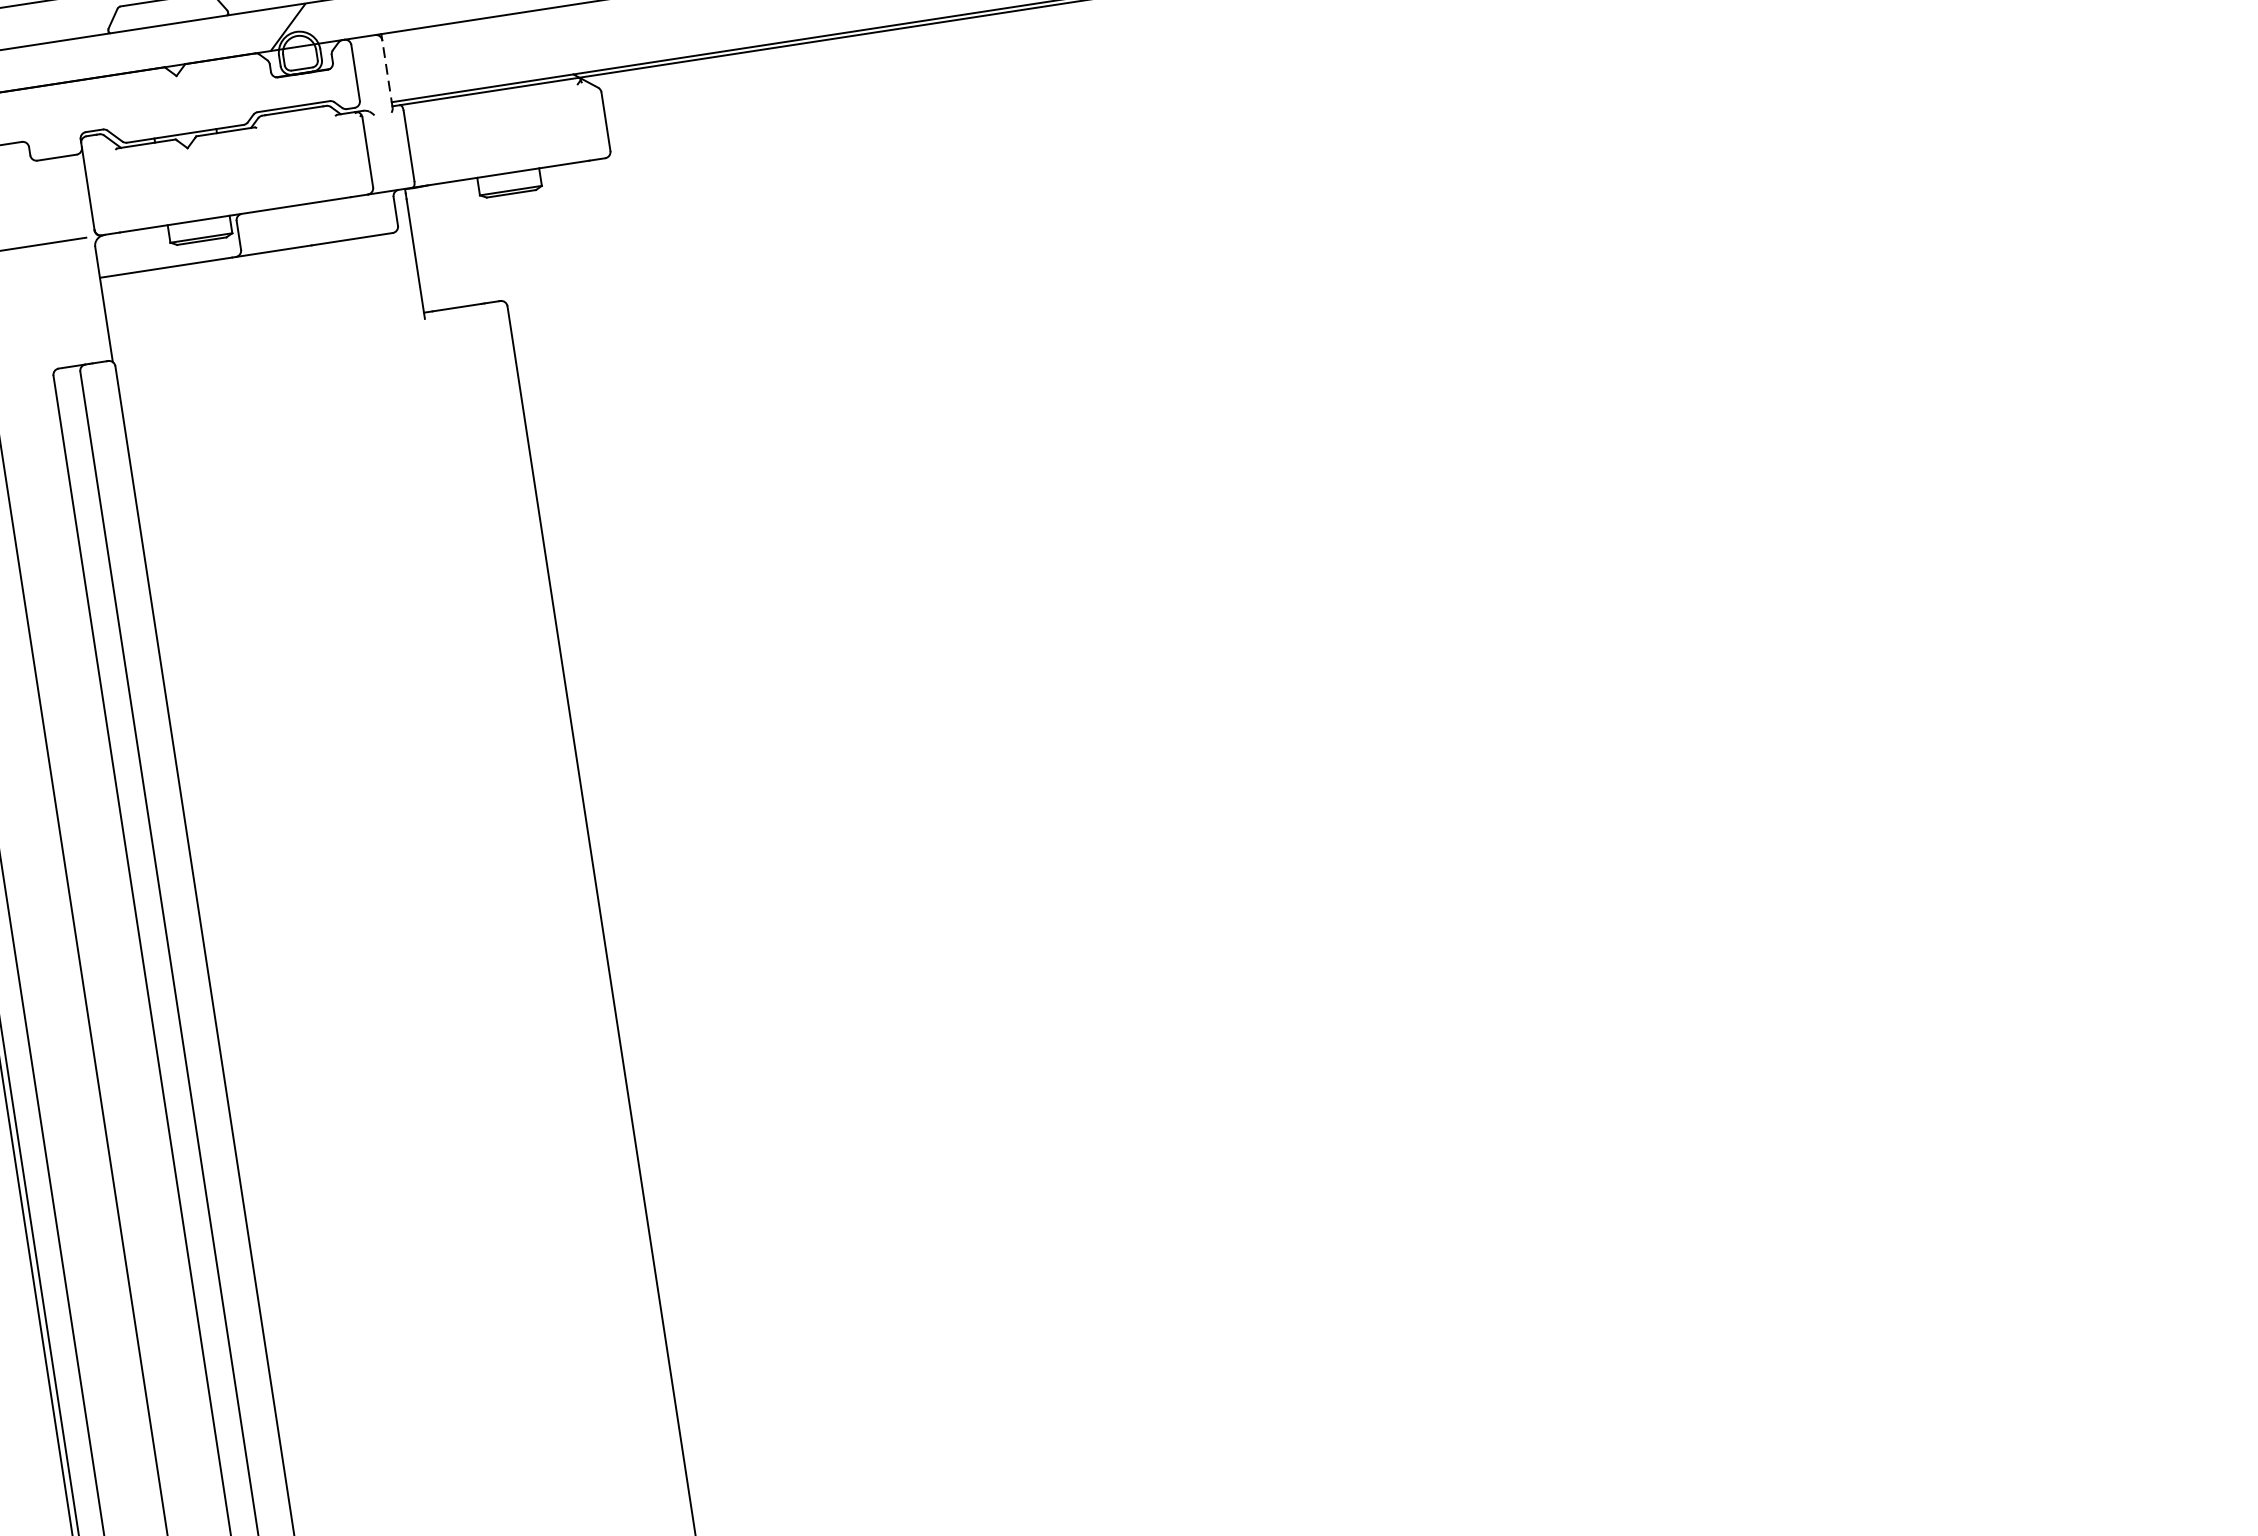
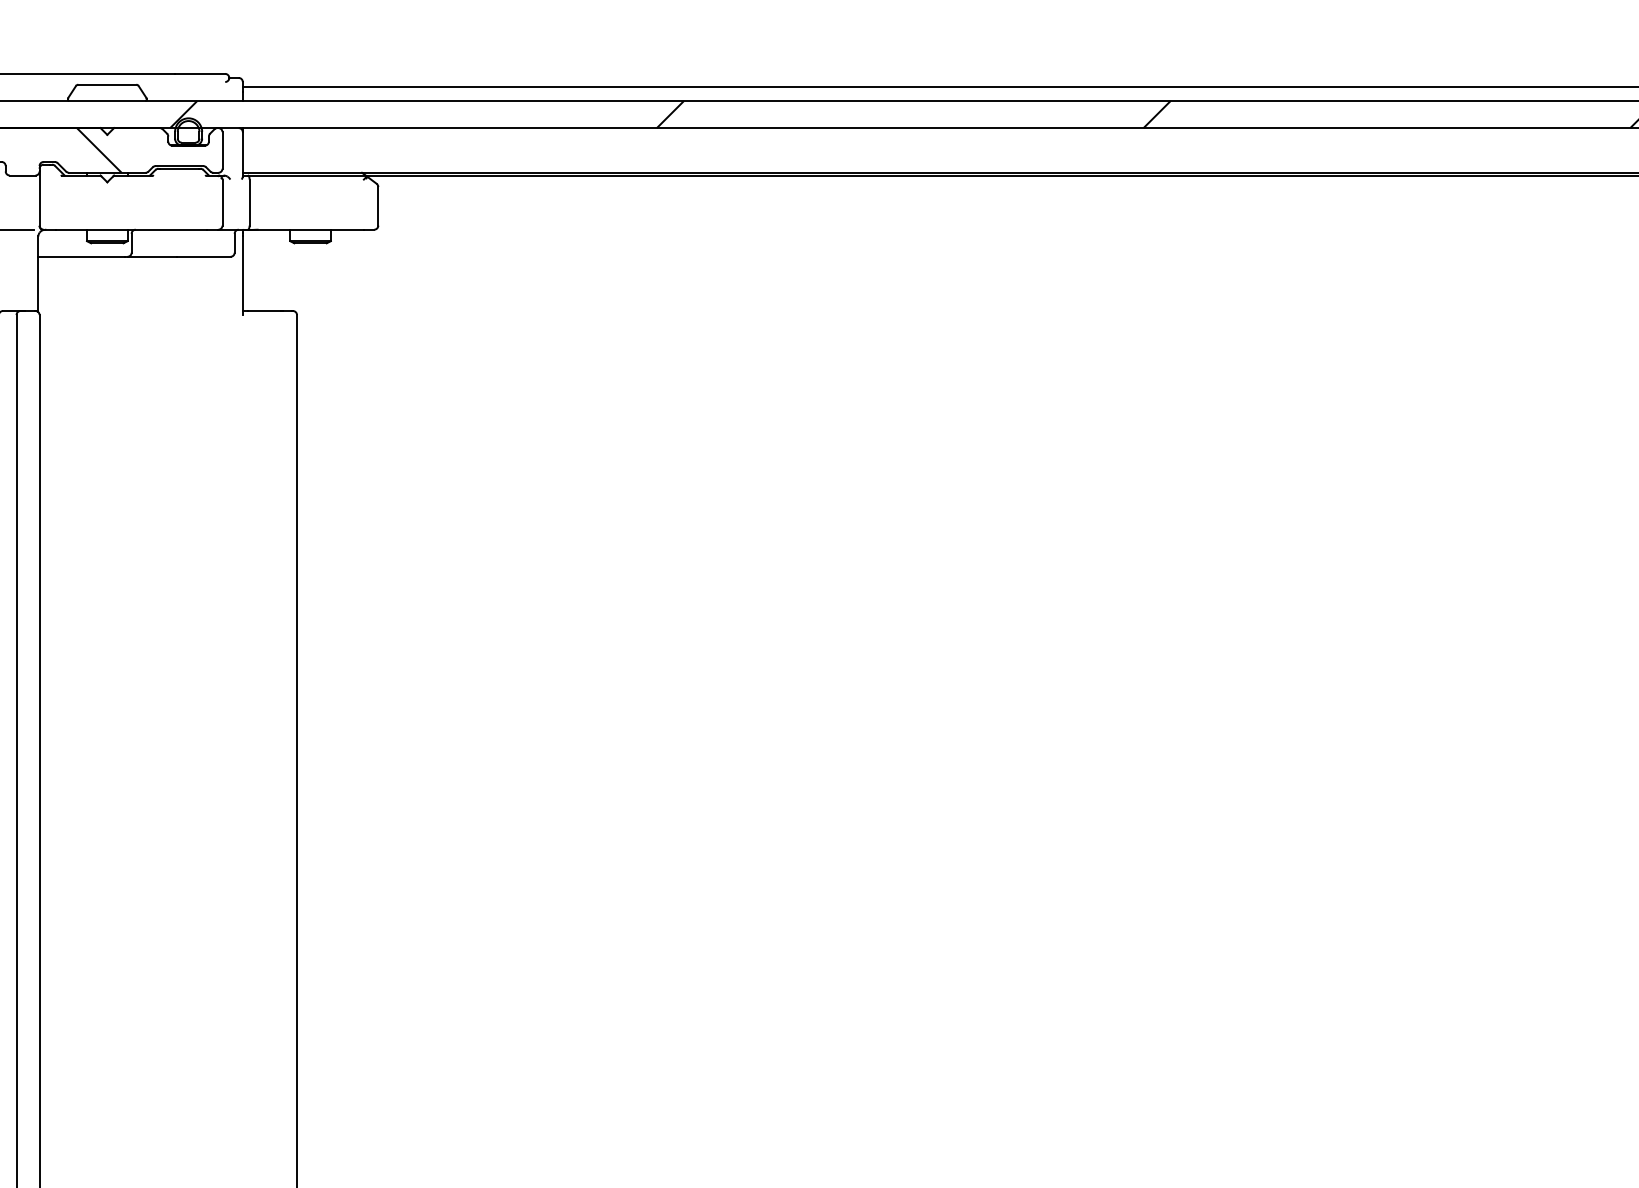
line: (386, 72) -> (242, 153), dashed -> solid
hatch: (166, 101) -> (98, 150), added

